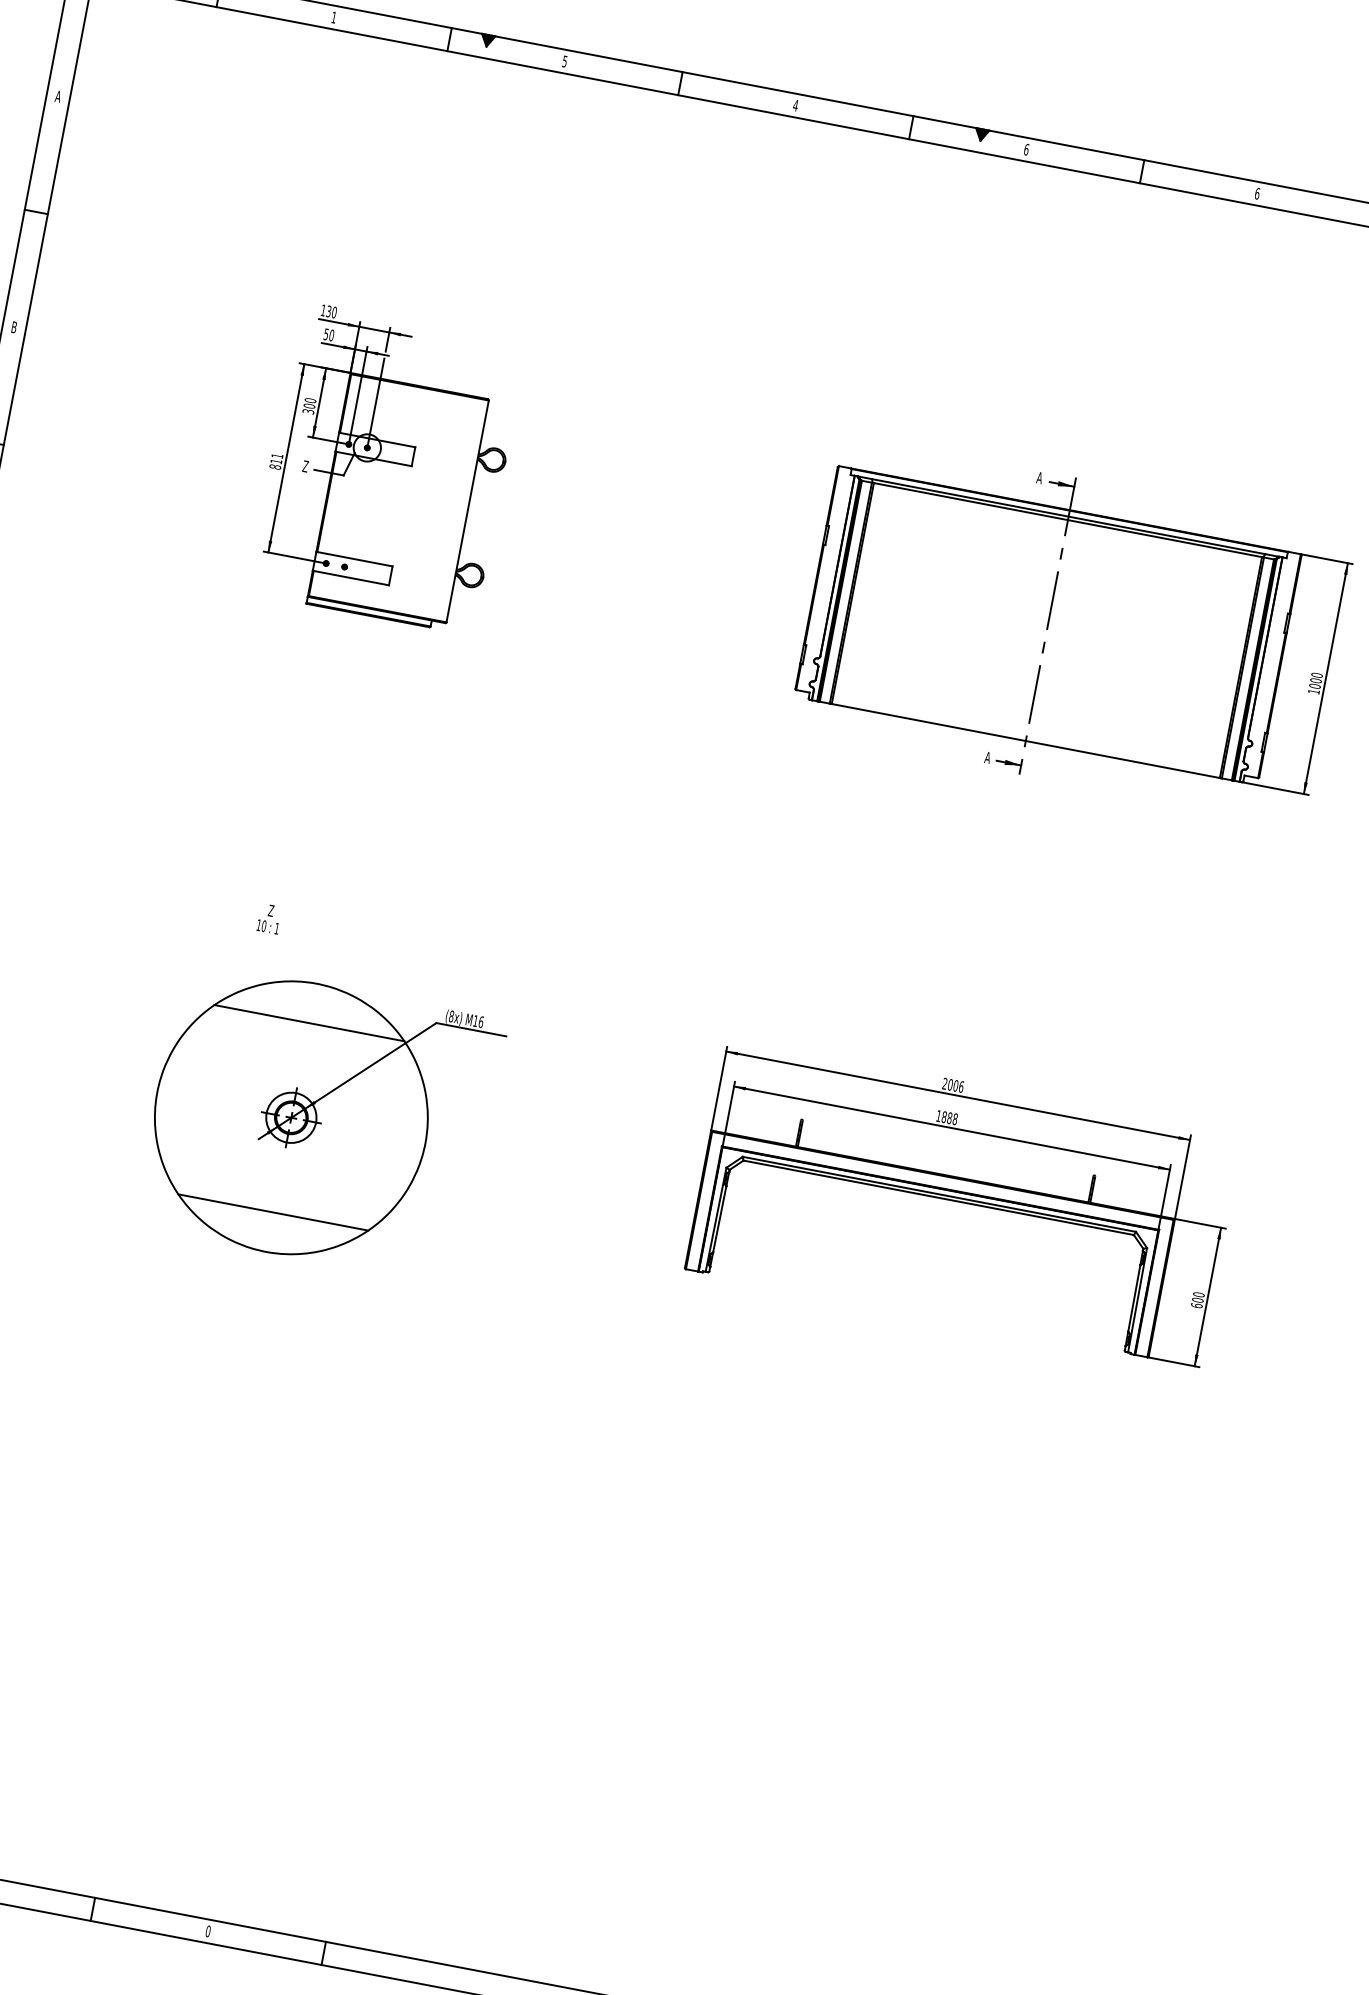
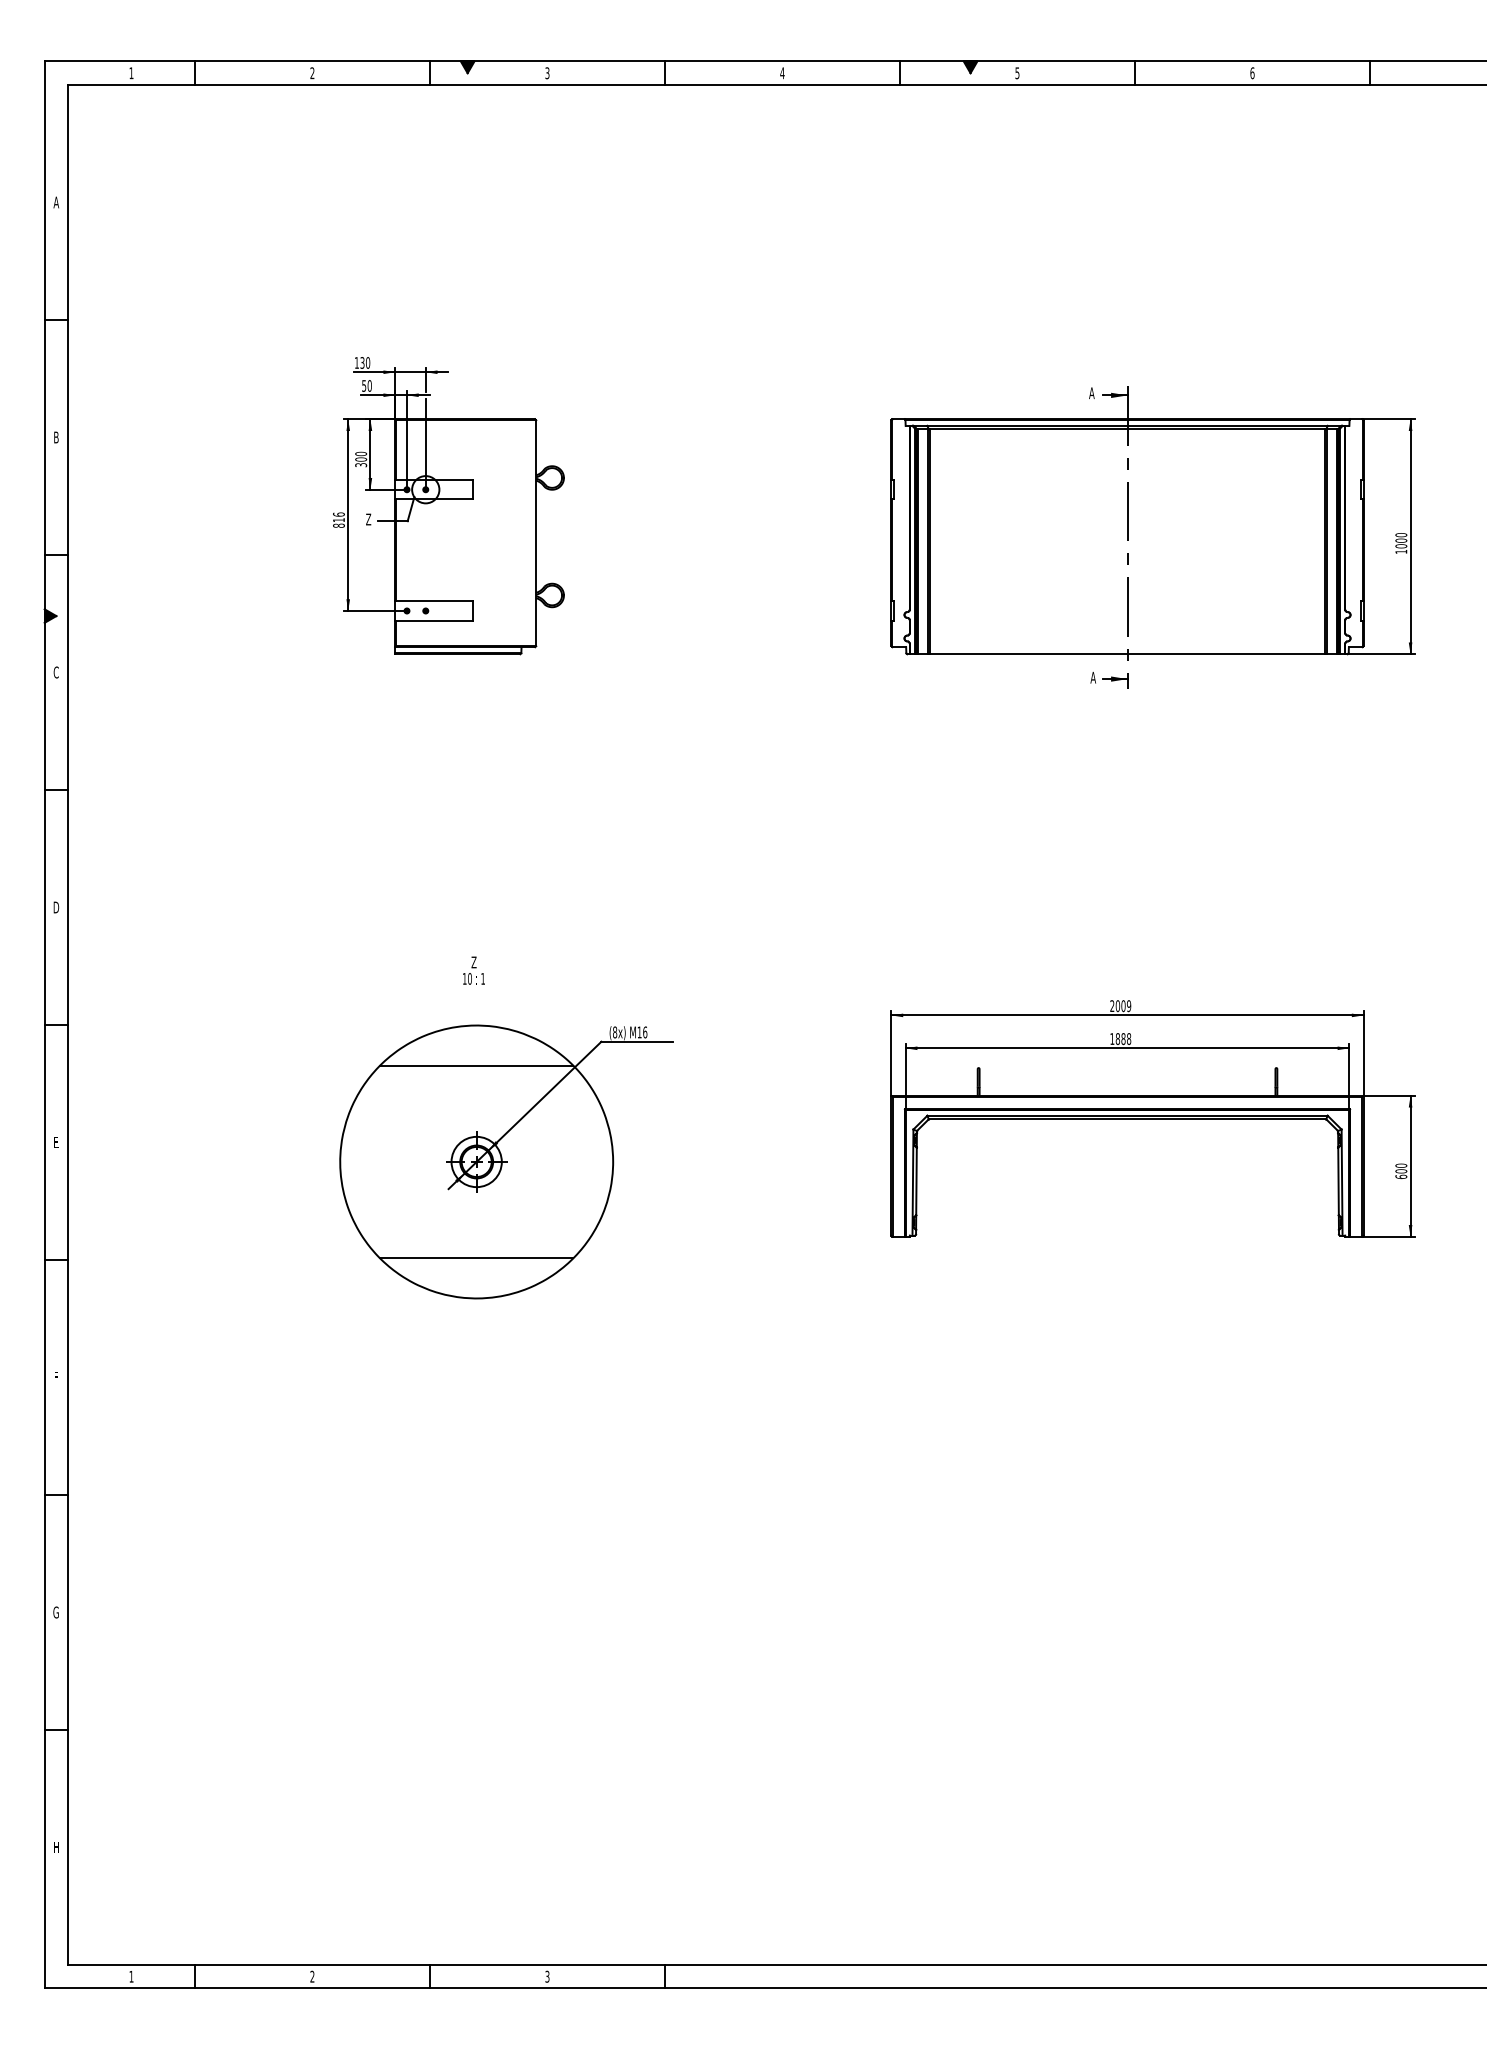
text: (334, 16) -> (312, 72), 1 -> 2
text: (565, 60) -> (547, 72), 5 -> 3
text: (1026, 149) -> (1017, 73), 6 -> 5
text: (276, 455) -> (338, 514), 811 -> 816
text: (269, 918) -> (473, 970), moved
text: (961, 1087) -> (1129, 1006), 2006 -> 2009
text: (208, 1931) -> (547, 1976), 0 -> 3

